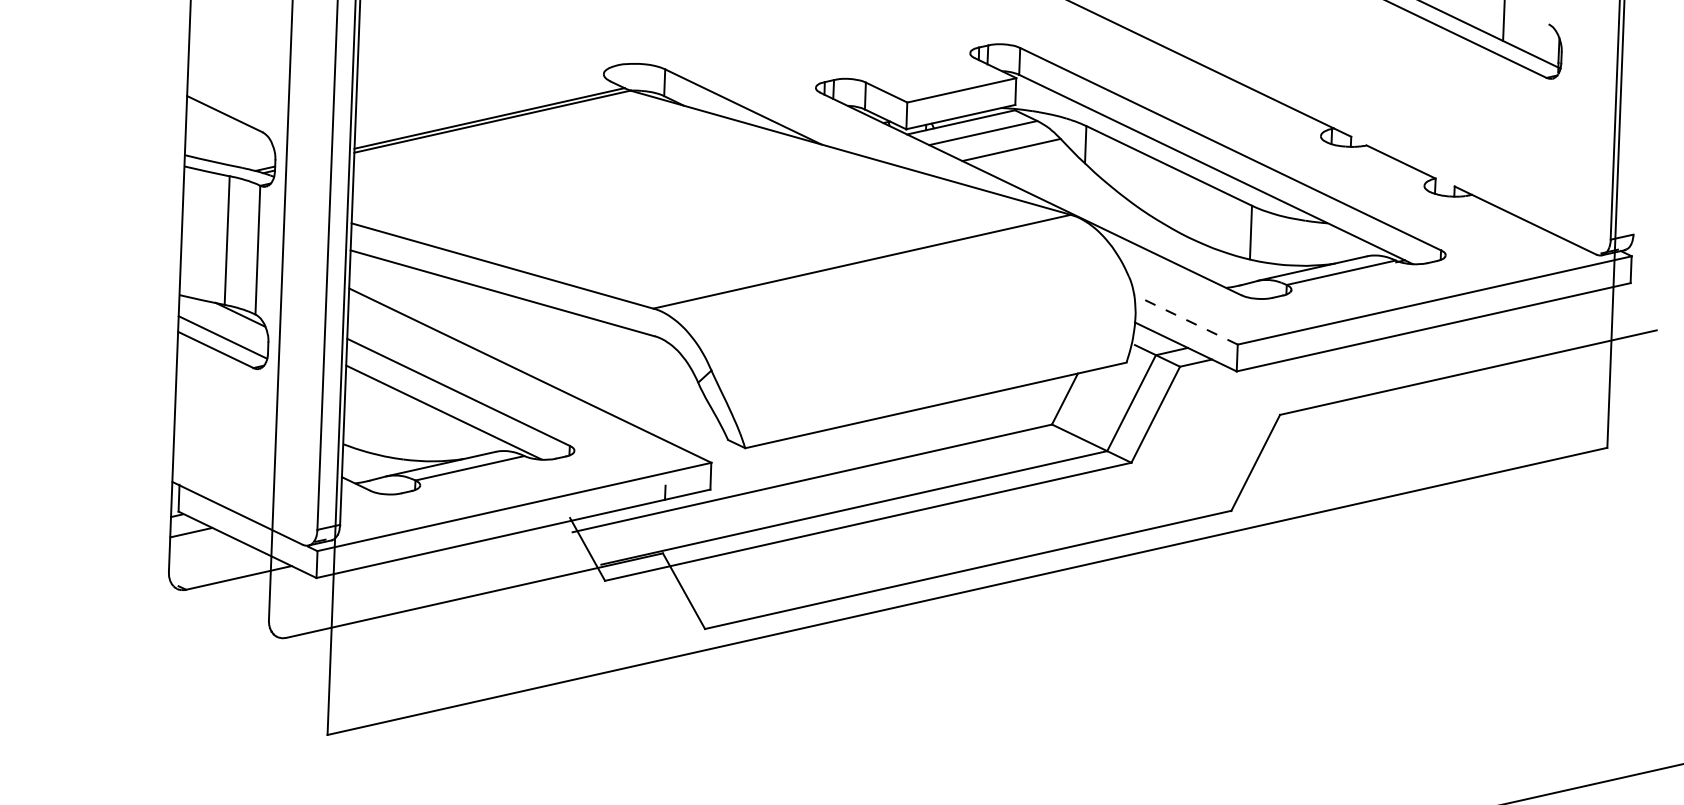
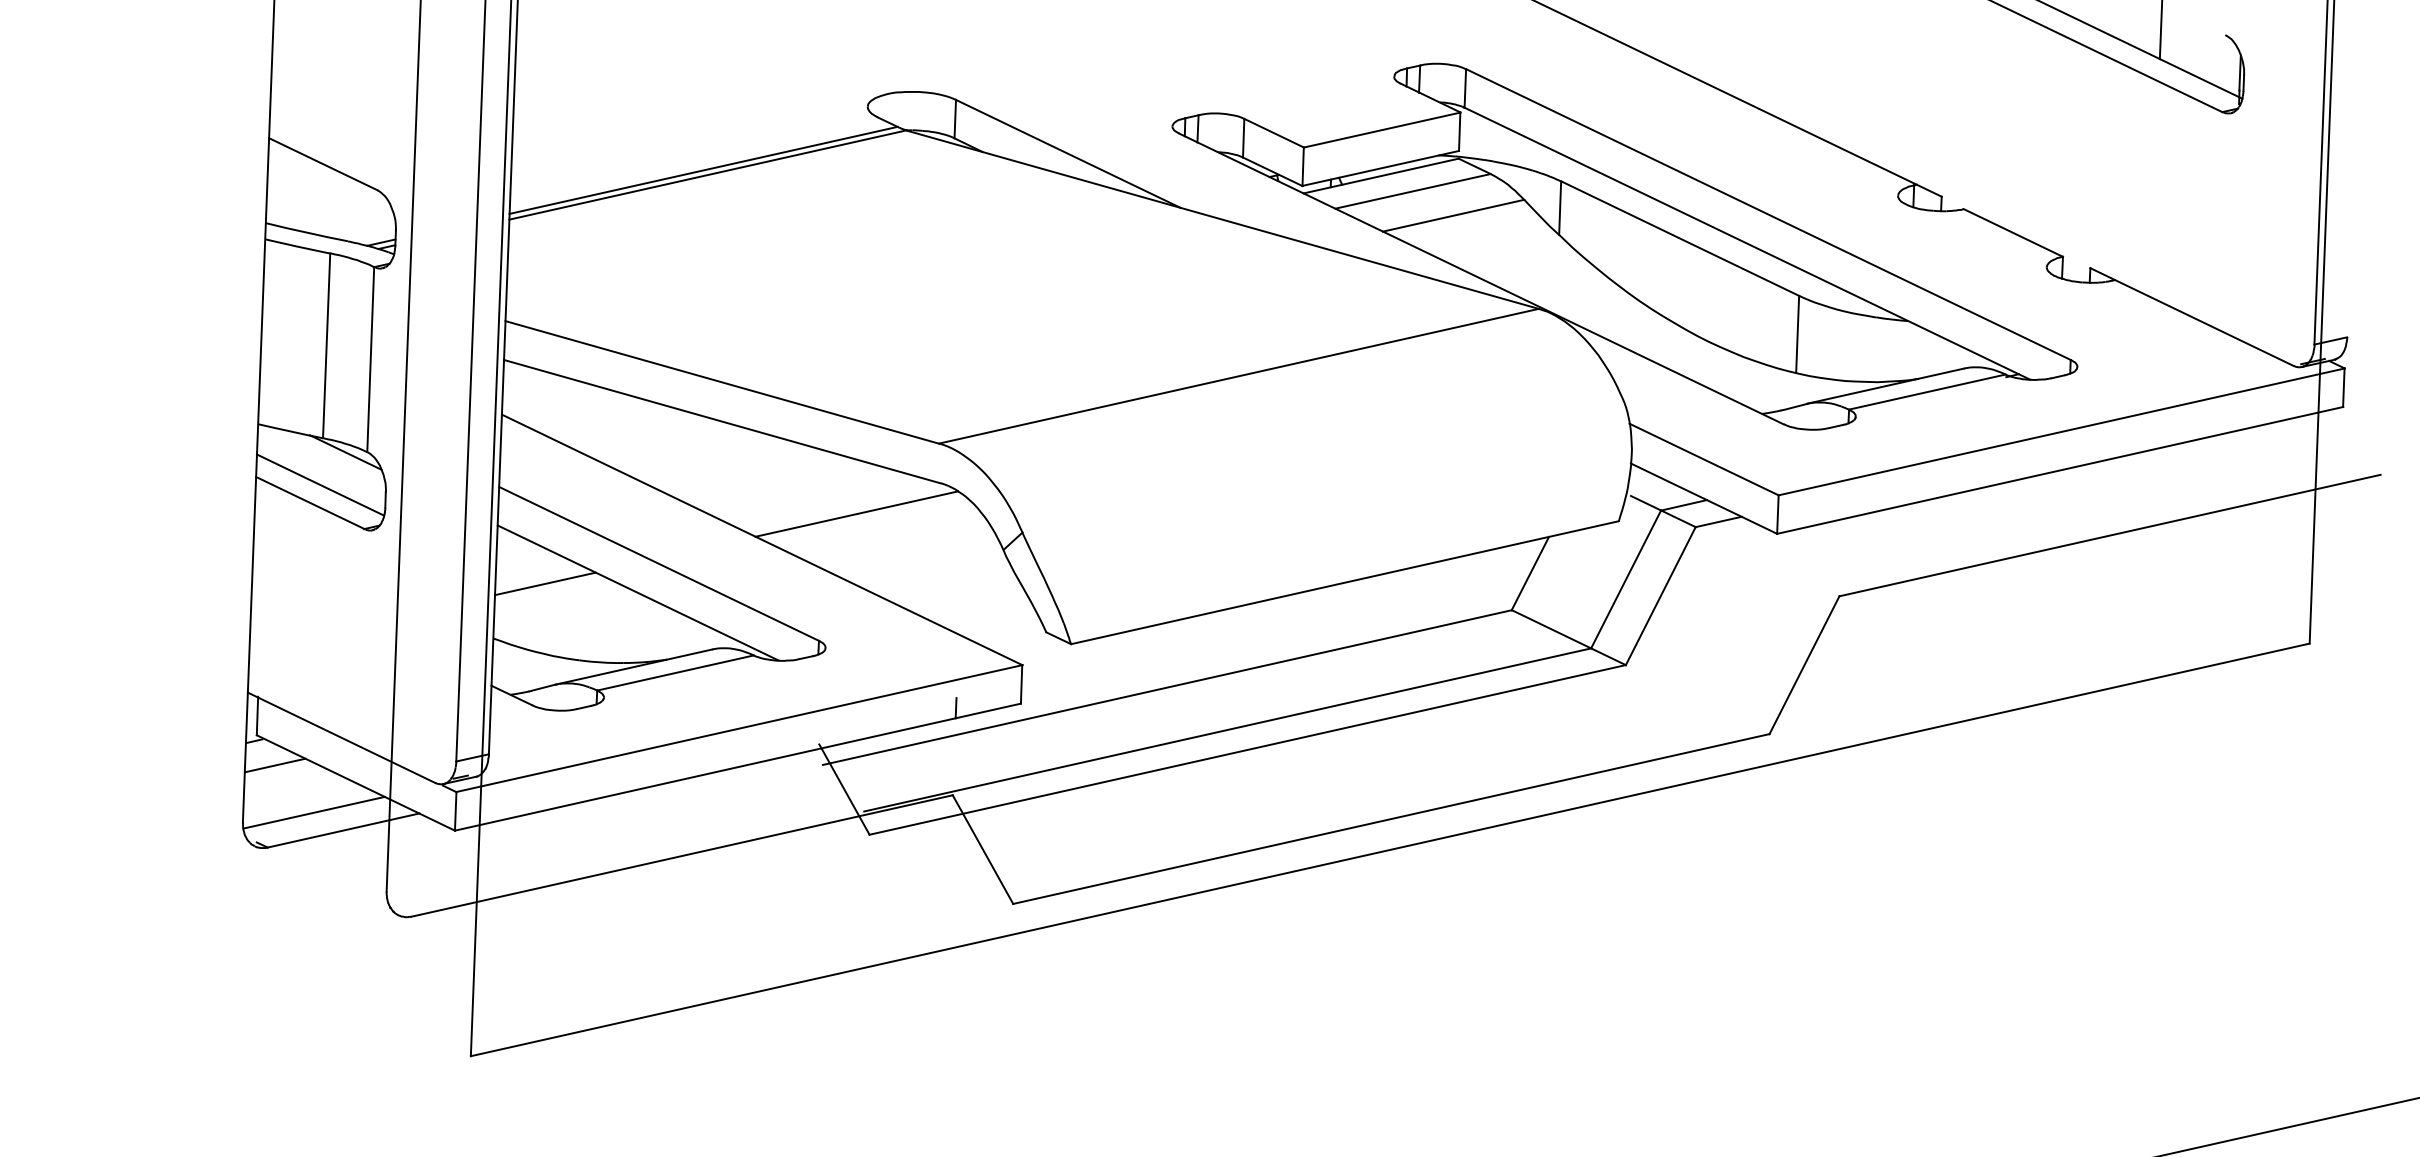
line: (1185, 319) -> (1703, 459), dashed -> solid
line: (595, 357) -> (855, 513), added
line: (379, 406) -> (545, 584), added
line: (218, 565) -> (314, 812), added

